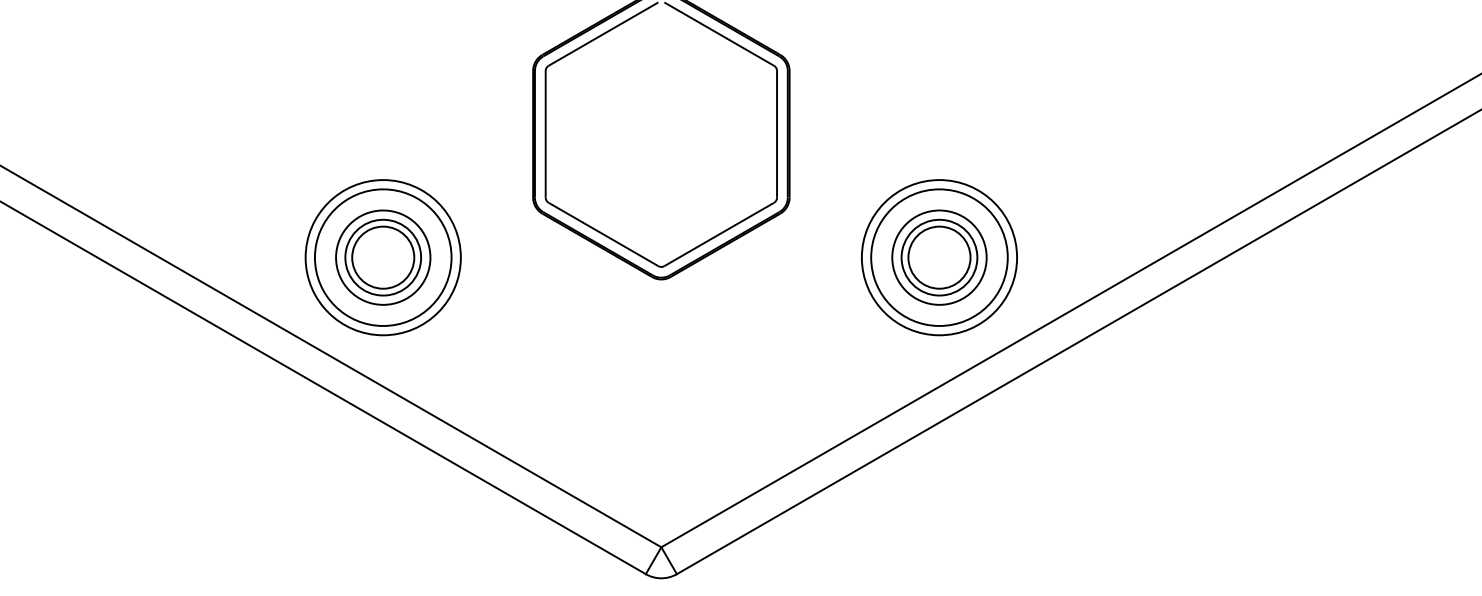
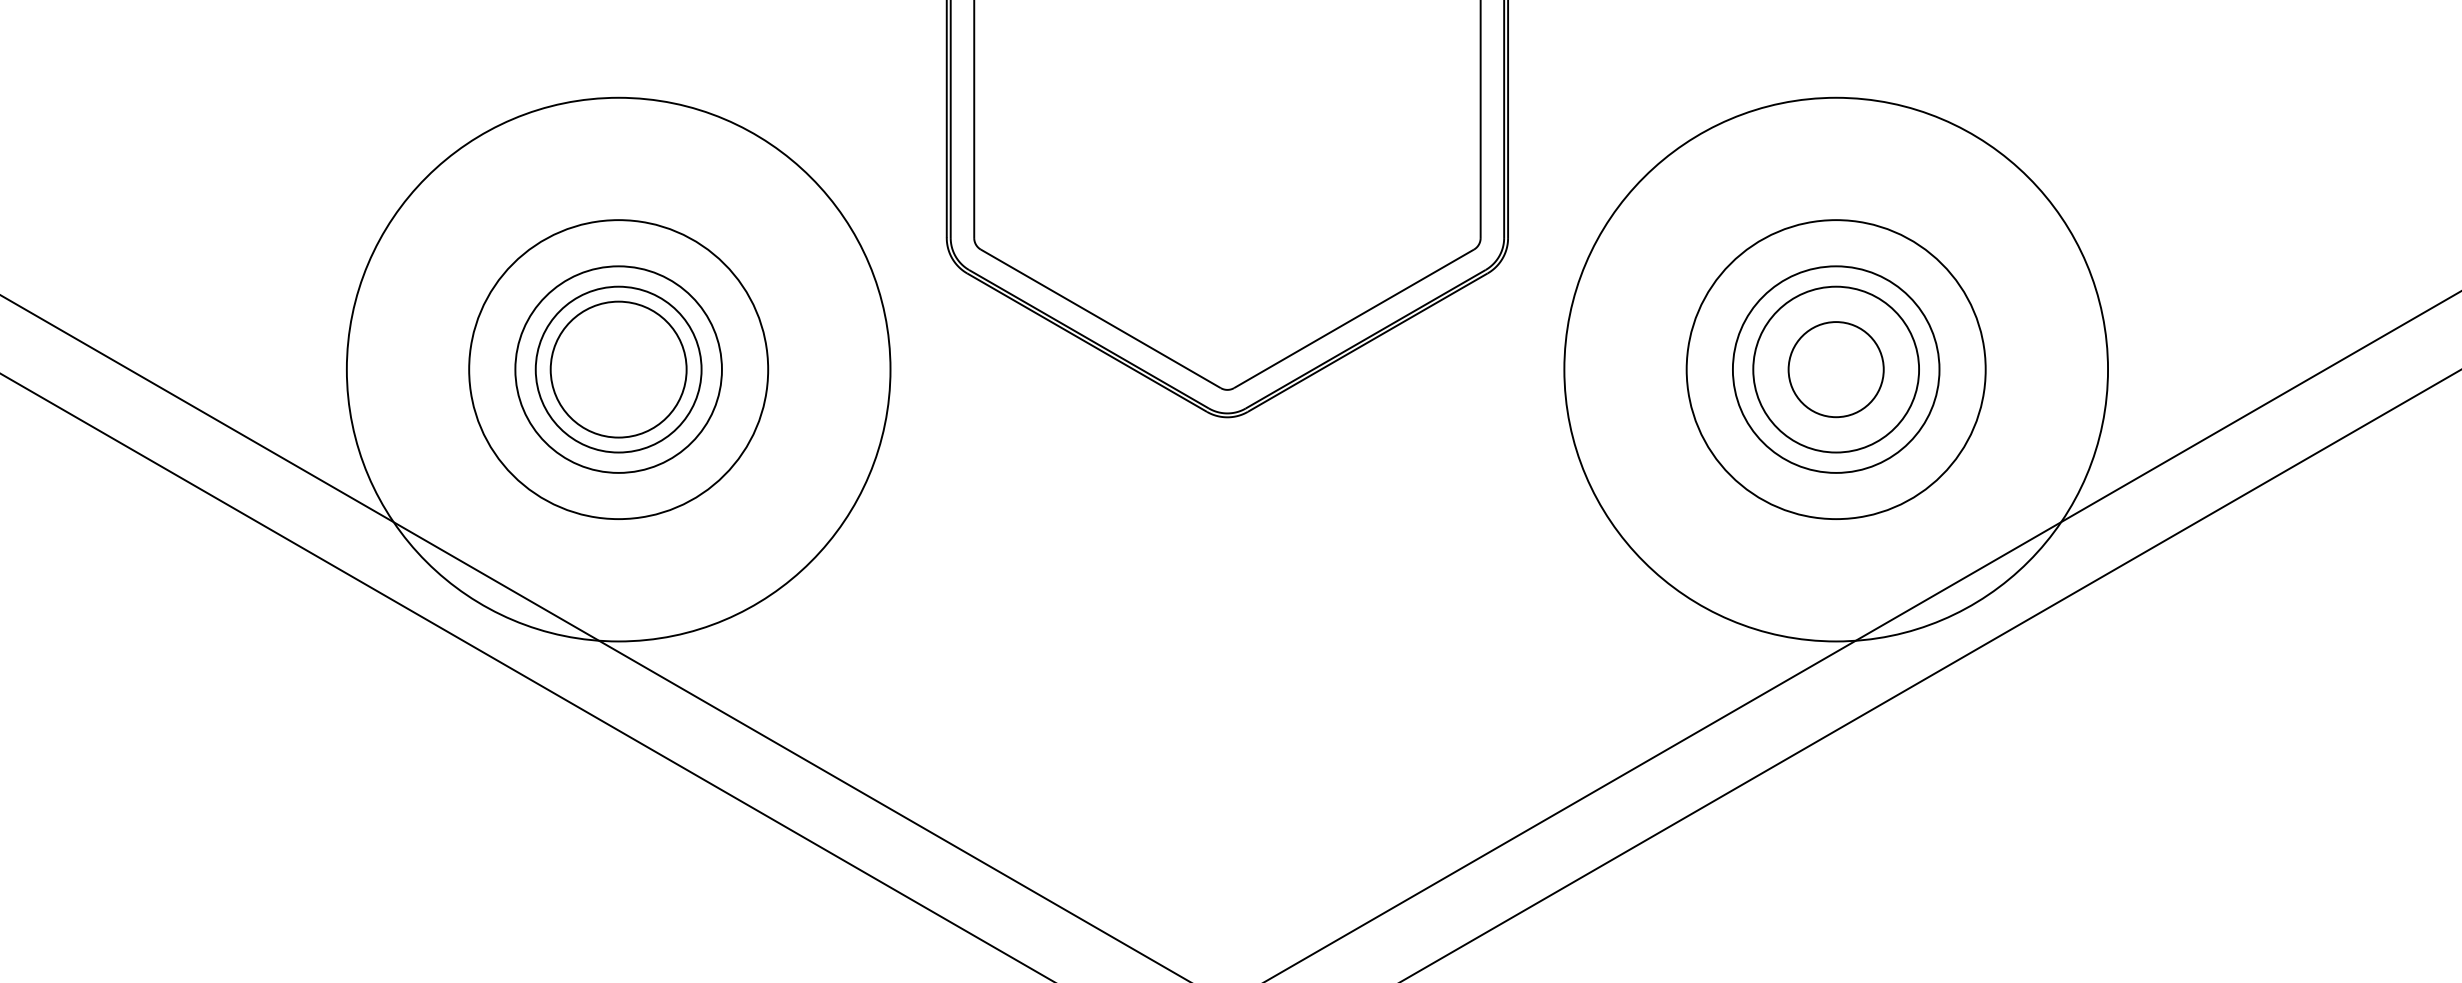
circle: (382, 257) -> (617, 369), size x1.6
circle: (939, 257) -> (1836, 369), size x0.7
circle: (939, 257) -> (1836, 369), size x1.6

